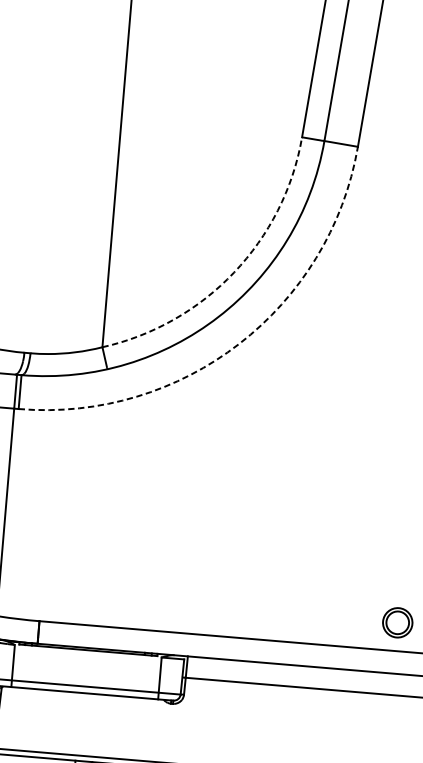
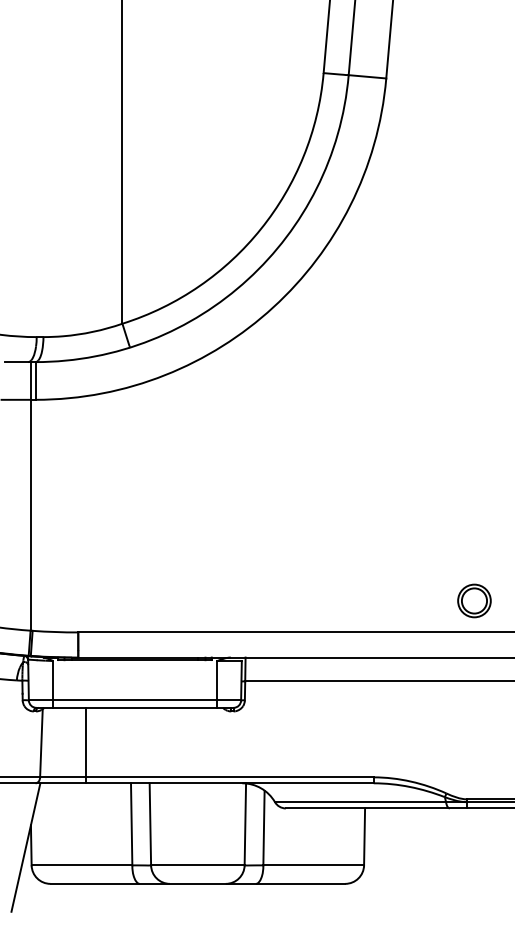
arc: (234, 272) -> (261, 228), dashed -> solid
arc: (239, 344) -> (273, 307), dashed -> solid
line: (37, 723) -> (85, 745), added

